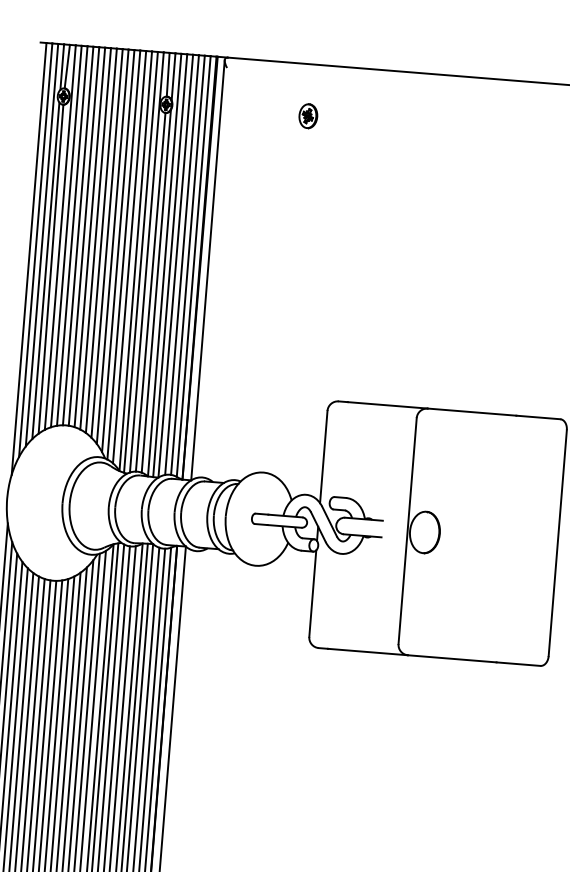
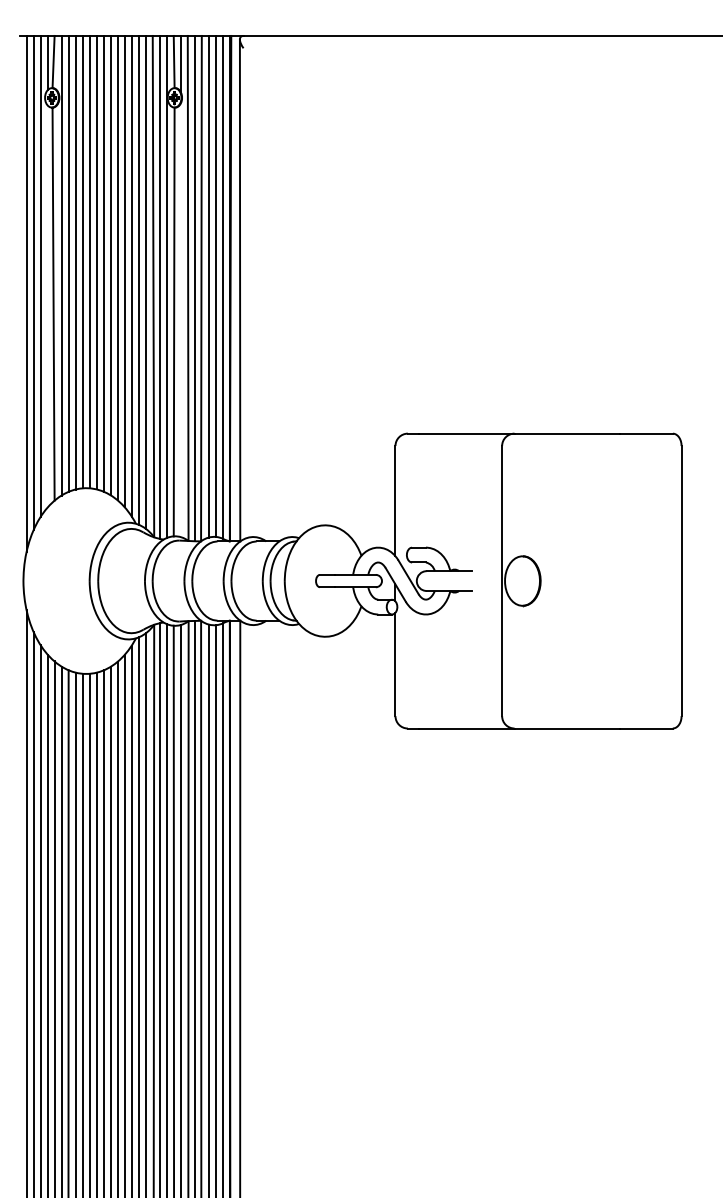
part: (308, 115) -> (344, 97), removed
line: (45, 270) -> (47, 306), removed
line: (156, 291) -> (180, 320), removed

